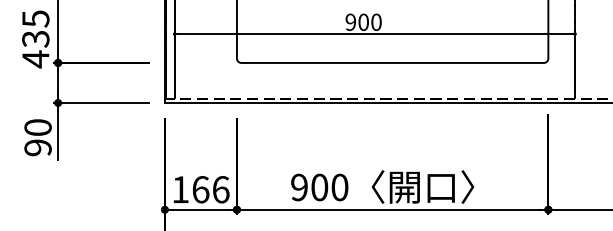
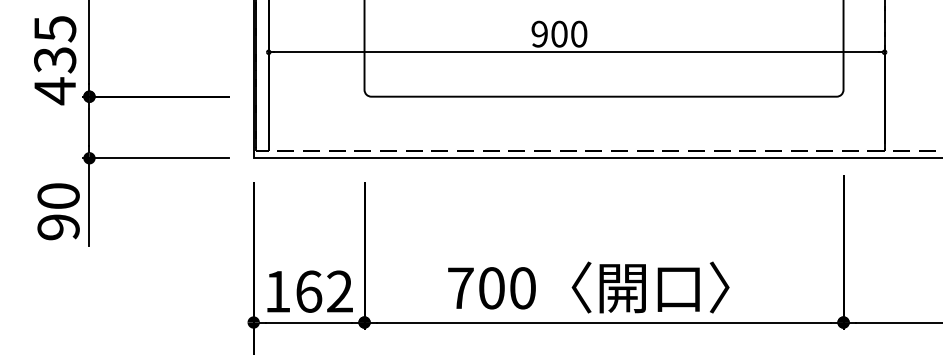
text: (299, 187) -> (460, 288), 900 -> 700
text: (220, 189) -> (339, 291), 166 -> 162

